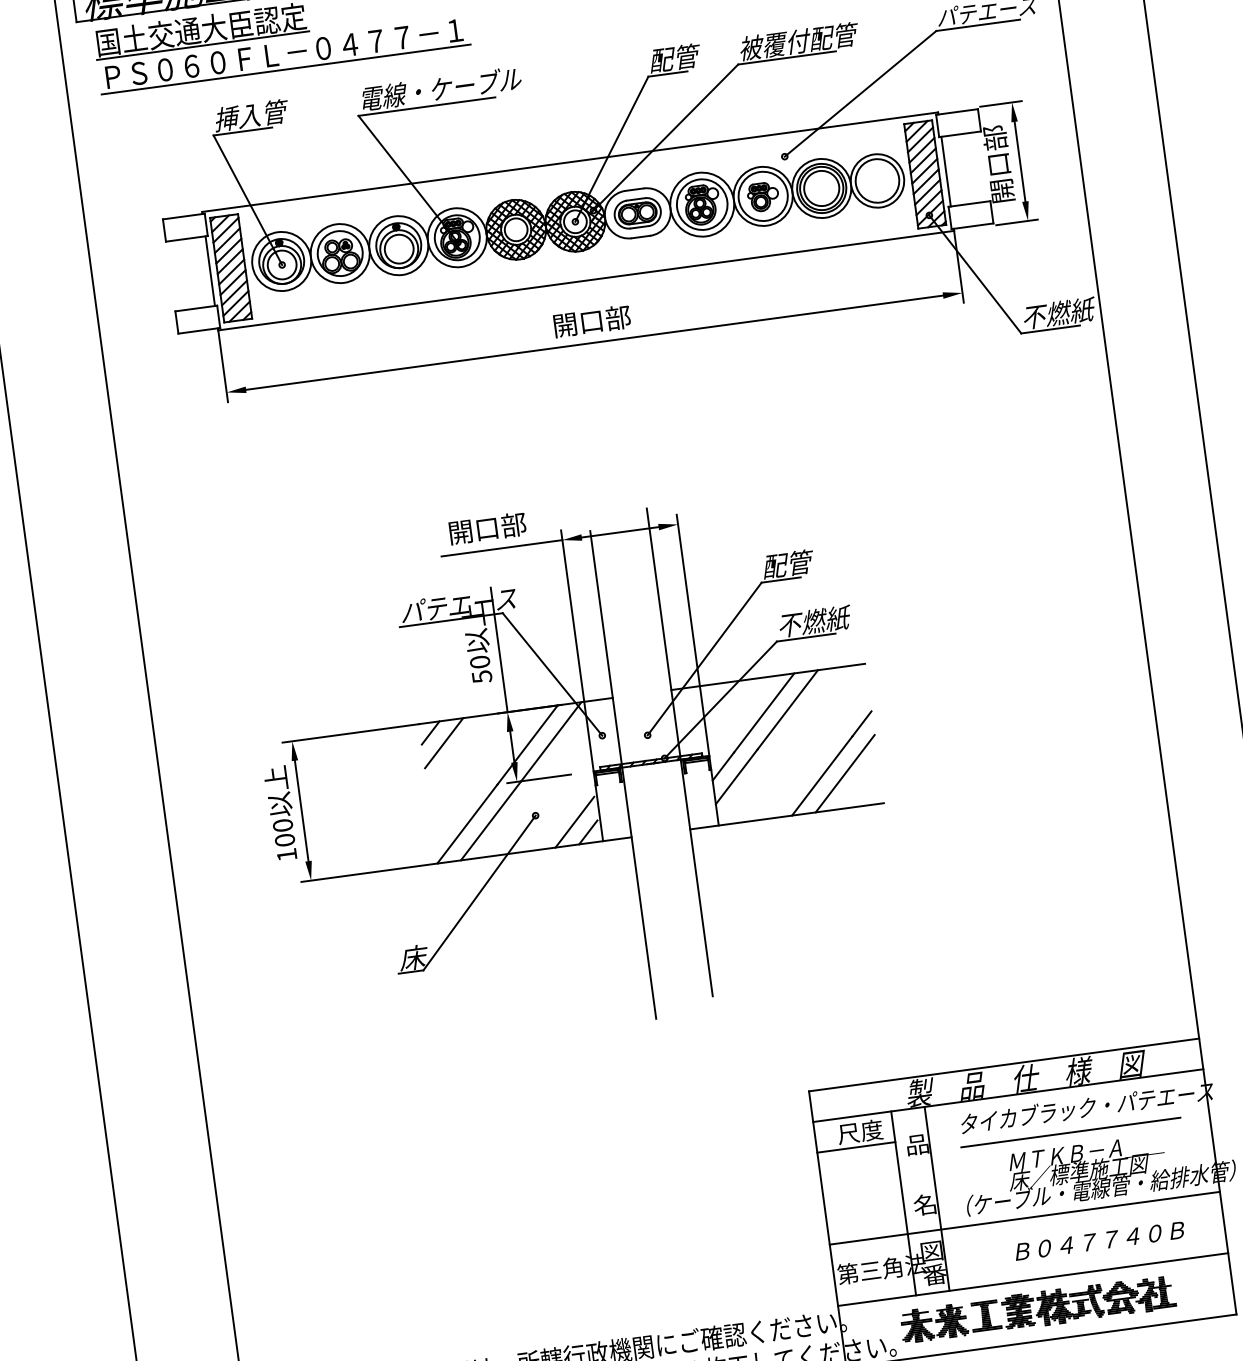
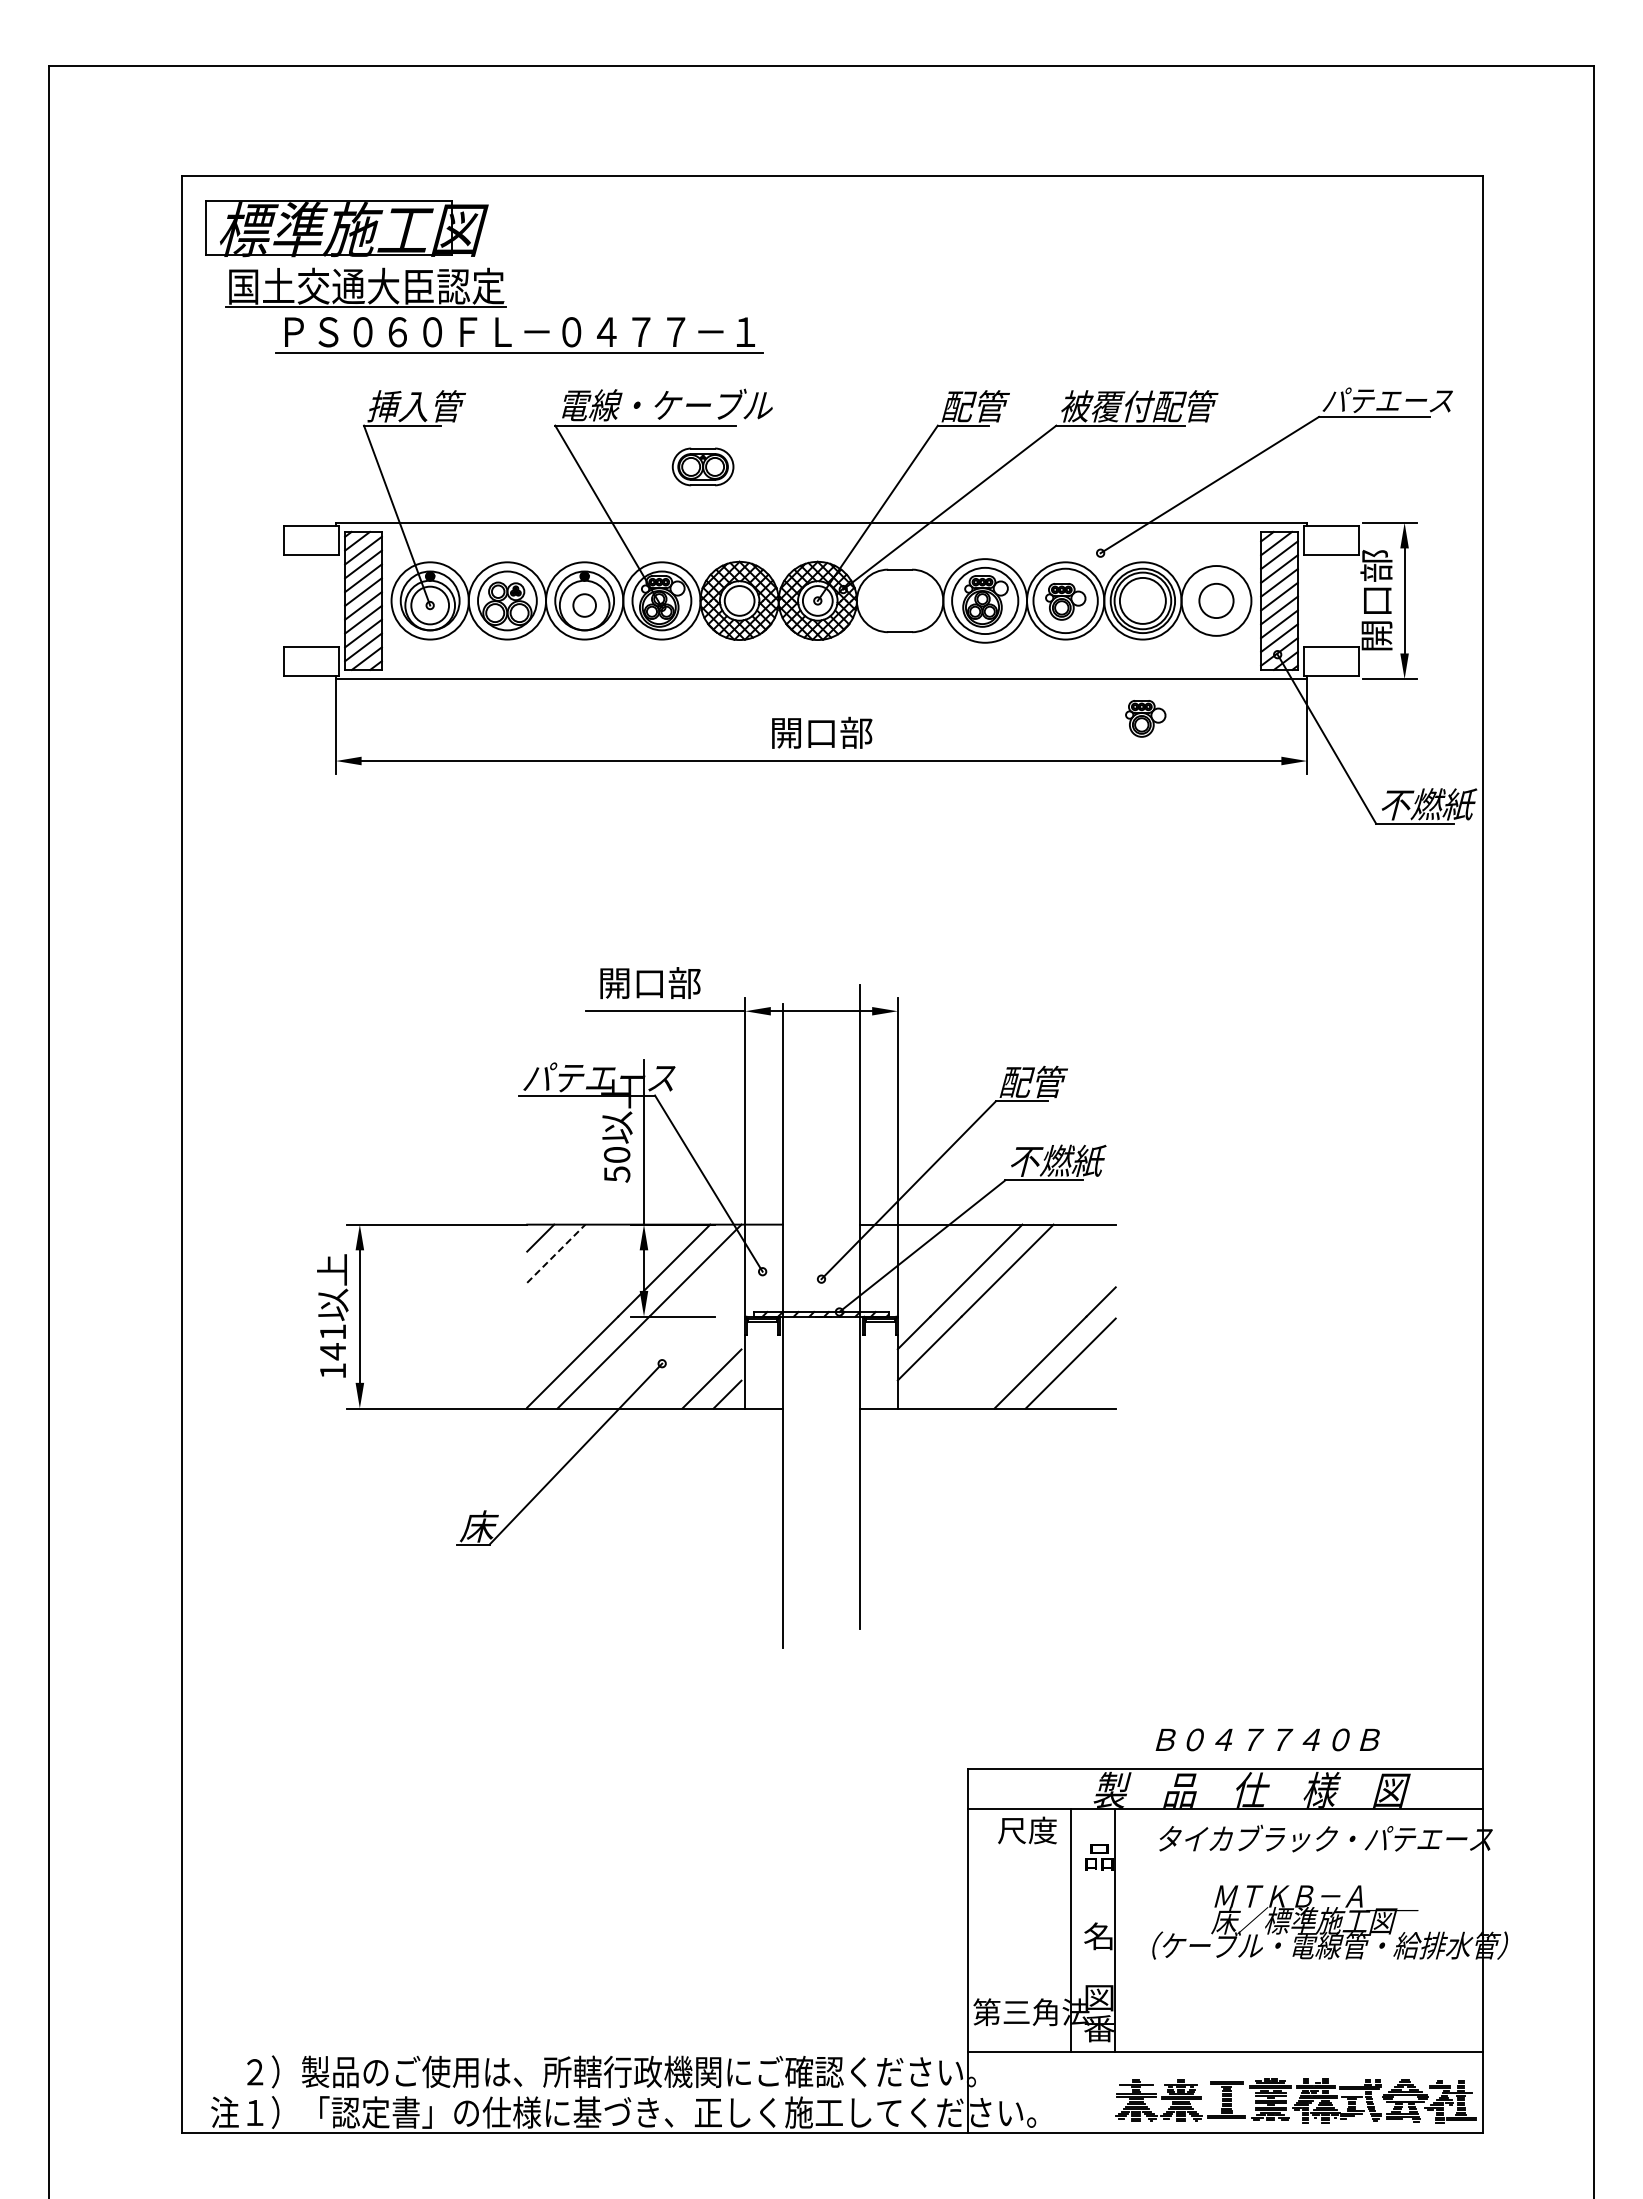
part: (284, 56) -> (519, 335), moved
line: (946, 171) -> (1307, 600), removed
circle: (877, 180) -> (1216, 600), size x0.6
part: (637, 213) -> (702, 466), moved
circle: (399, 249) -> (584, 605), size x0.6
line: (209, 270) -> (335, 600), removed
part: (835, 277) -> (1145, 718), added
line: (444, 743) -> (556, 1253), solid -> dashed
text: (283, 833) -> (332, 1342), 100 -> 141
line: (1070, 1132) -> (1299, 1868), removed
line: (856, 1147) -> (1019, 1849), removed
line: (1024, 1218) -> (1225, 1971), removed
text: (1099, 1240) -> (1267, 1739), moved
part: (1037, 1309) -> (1295, 2100), moved

